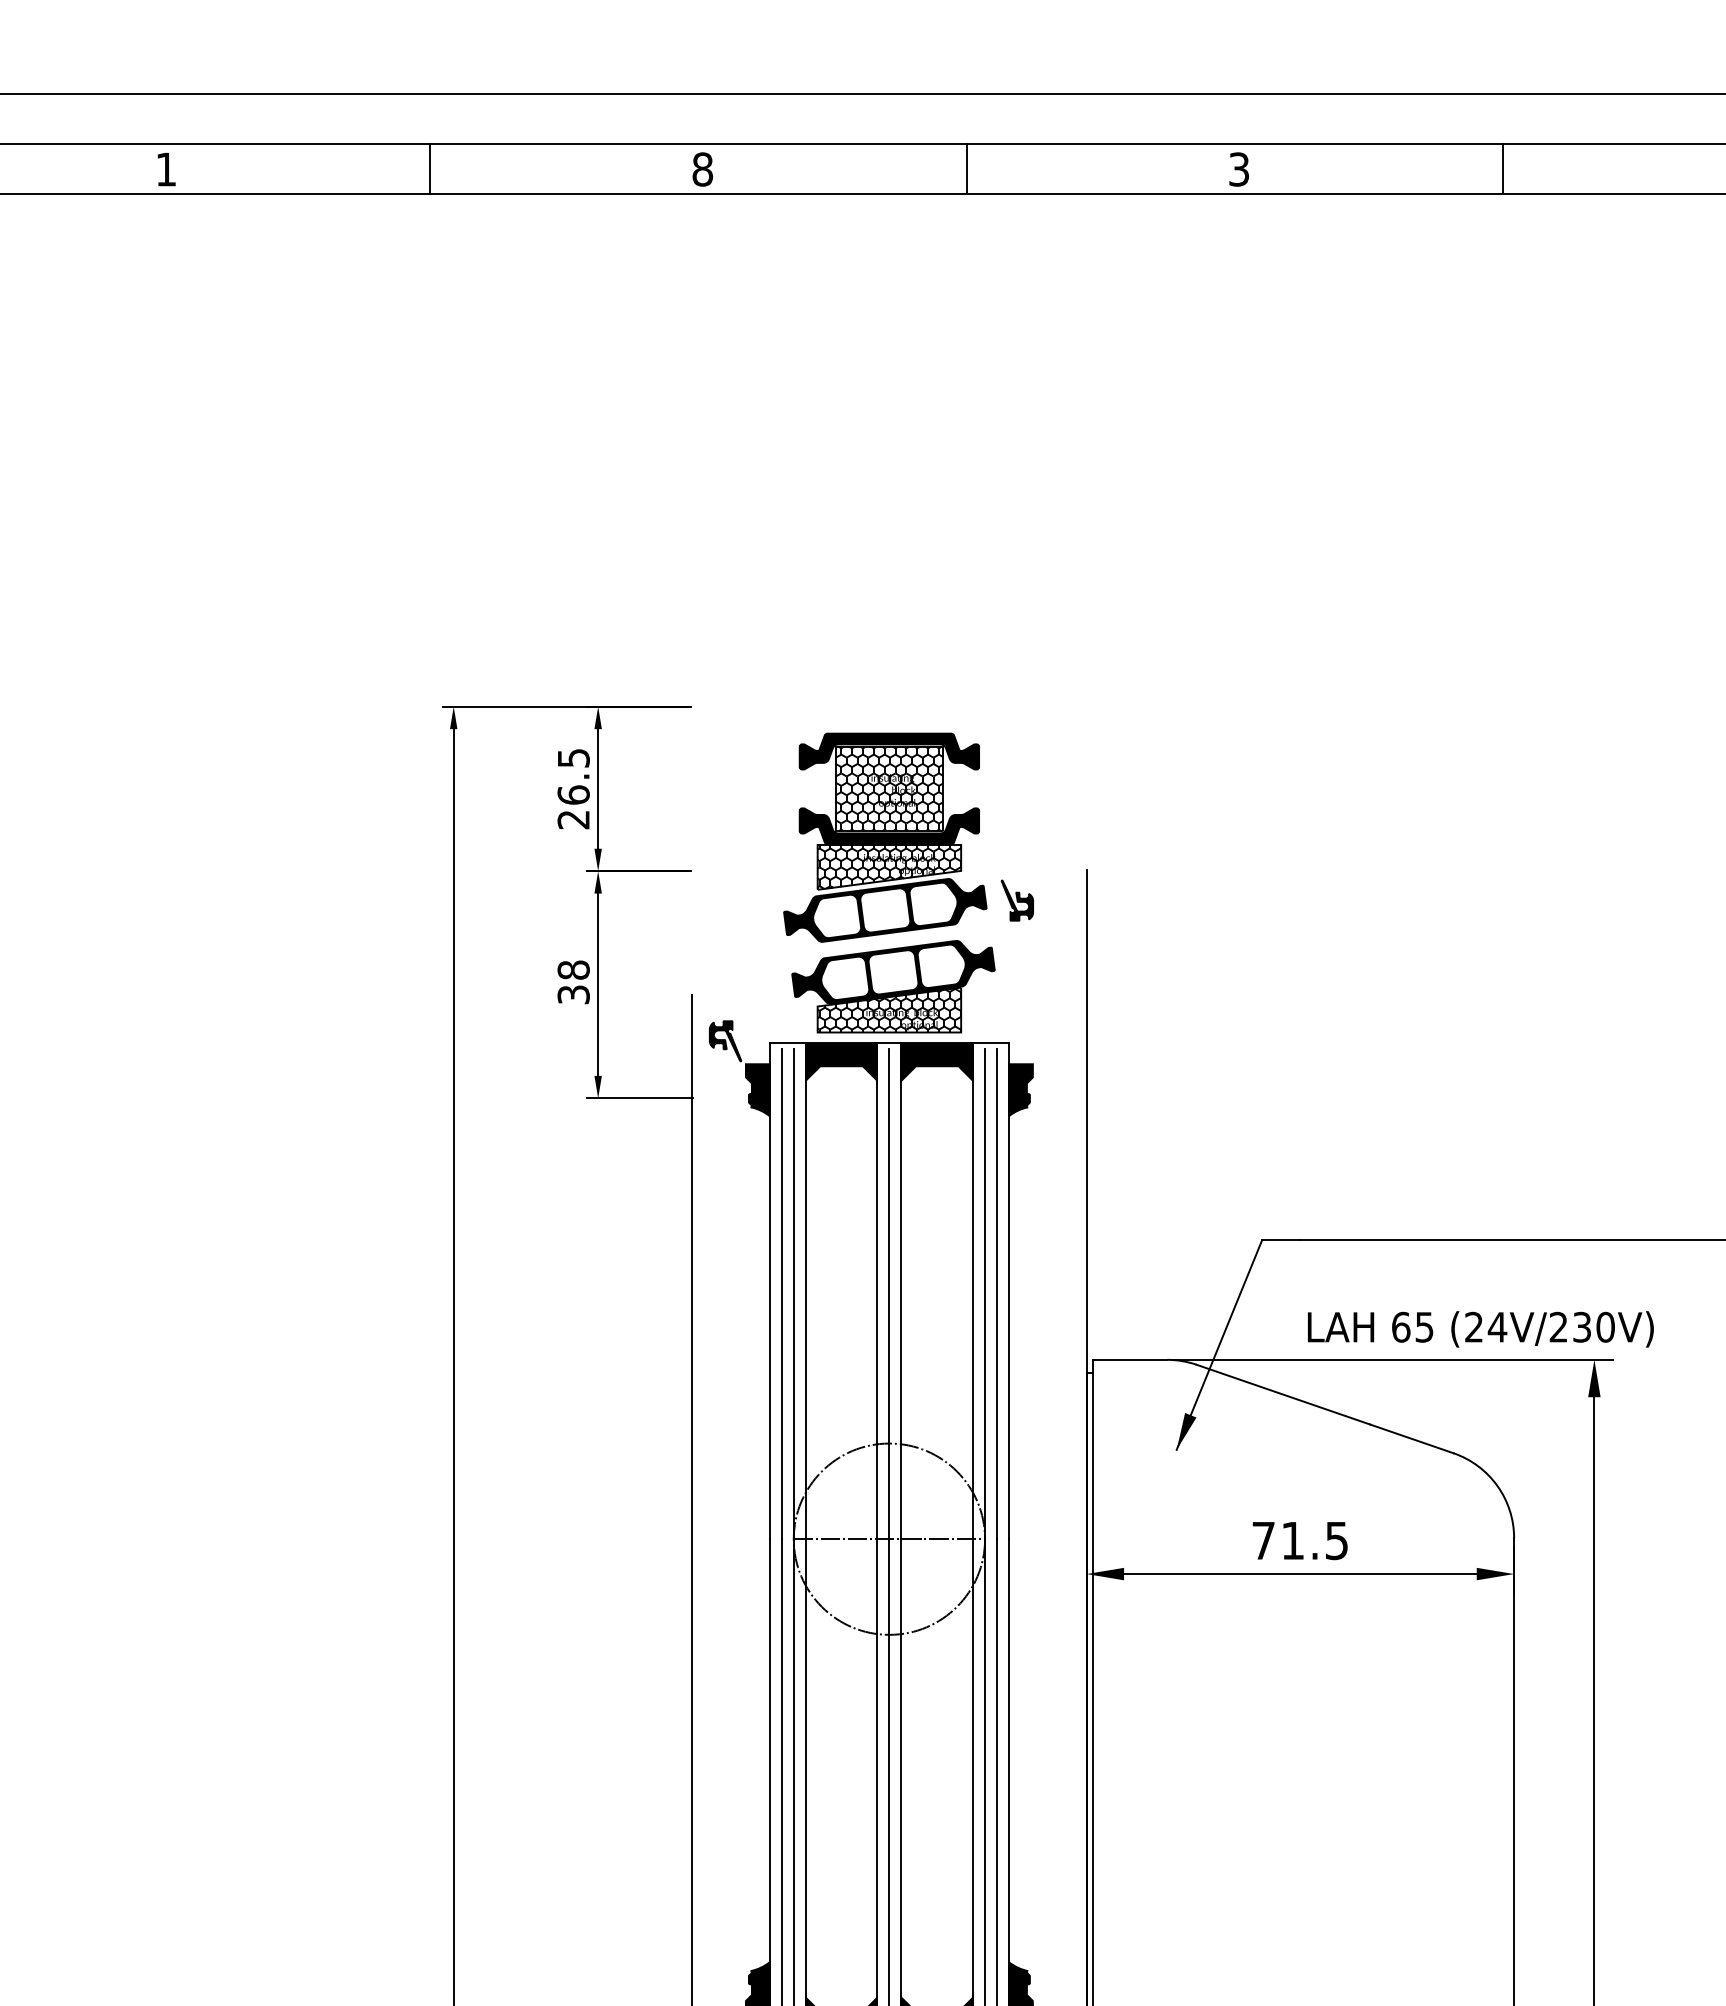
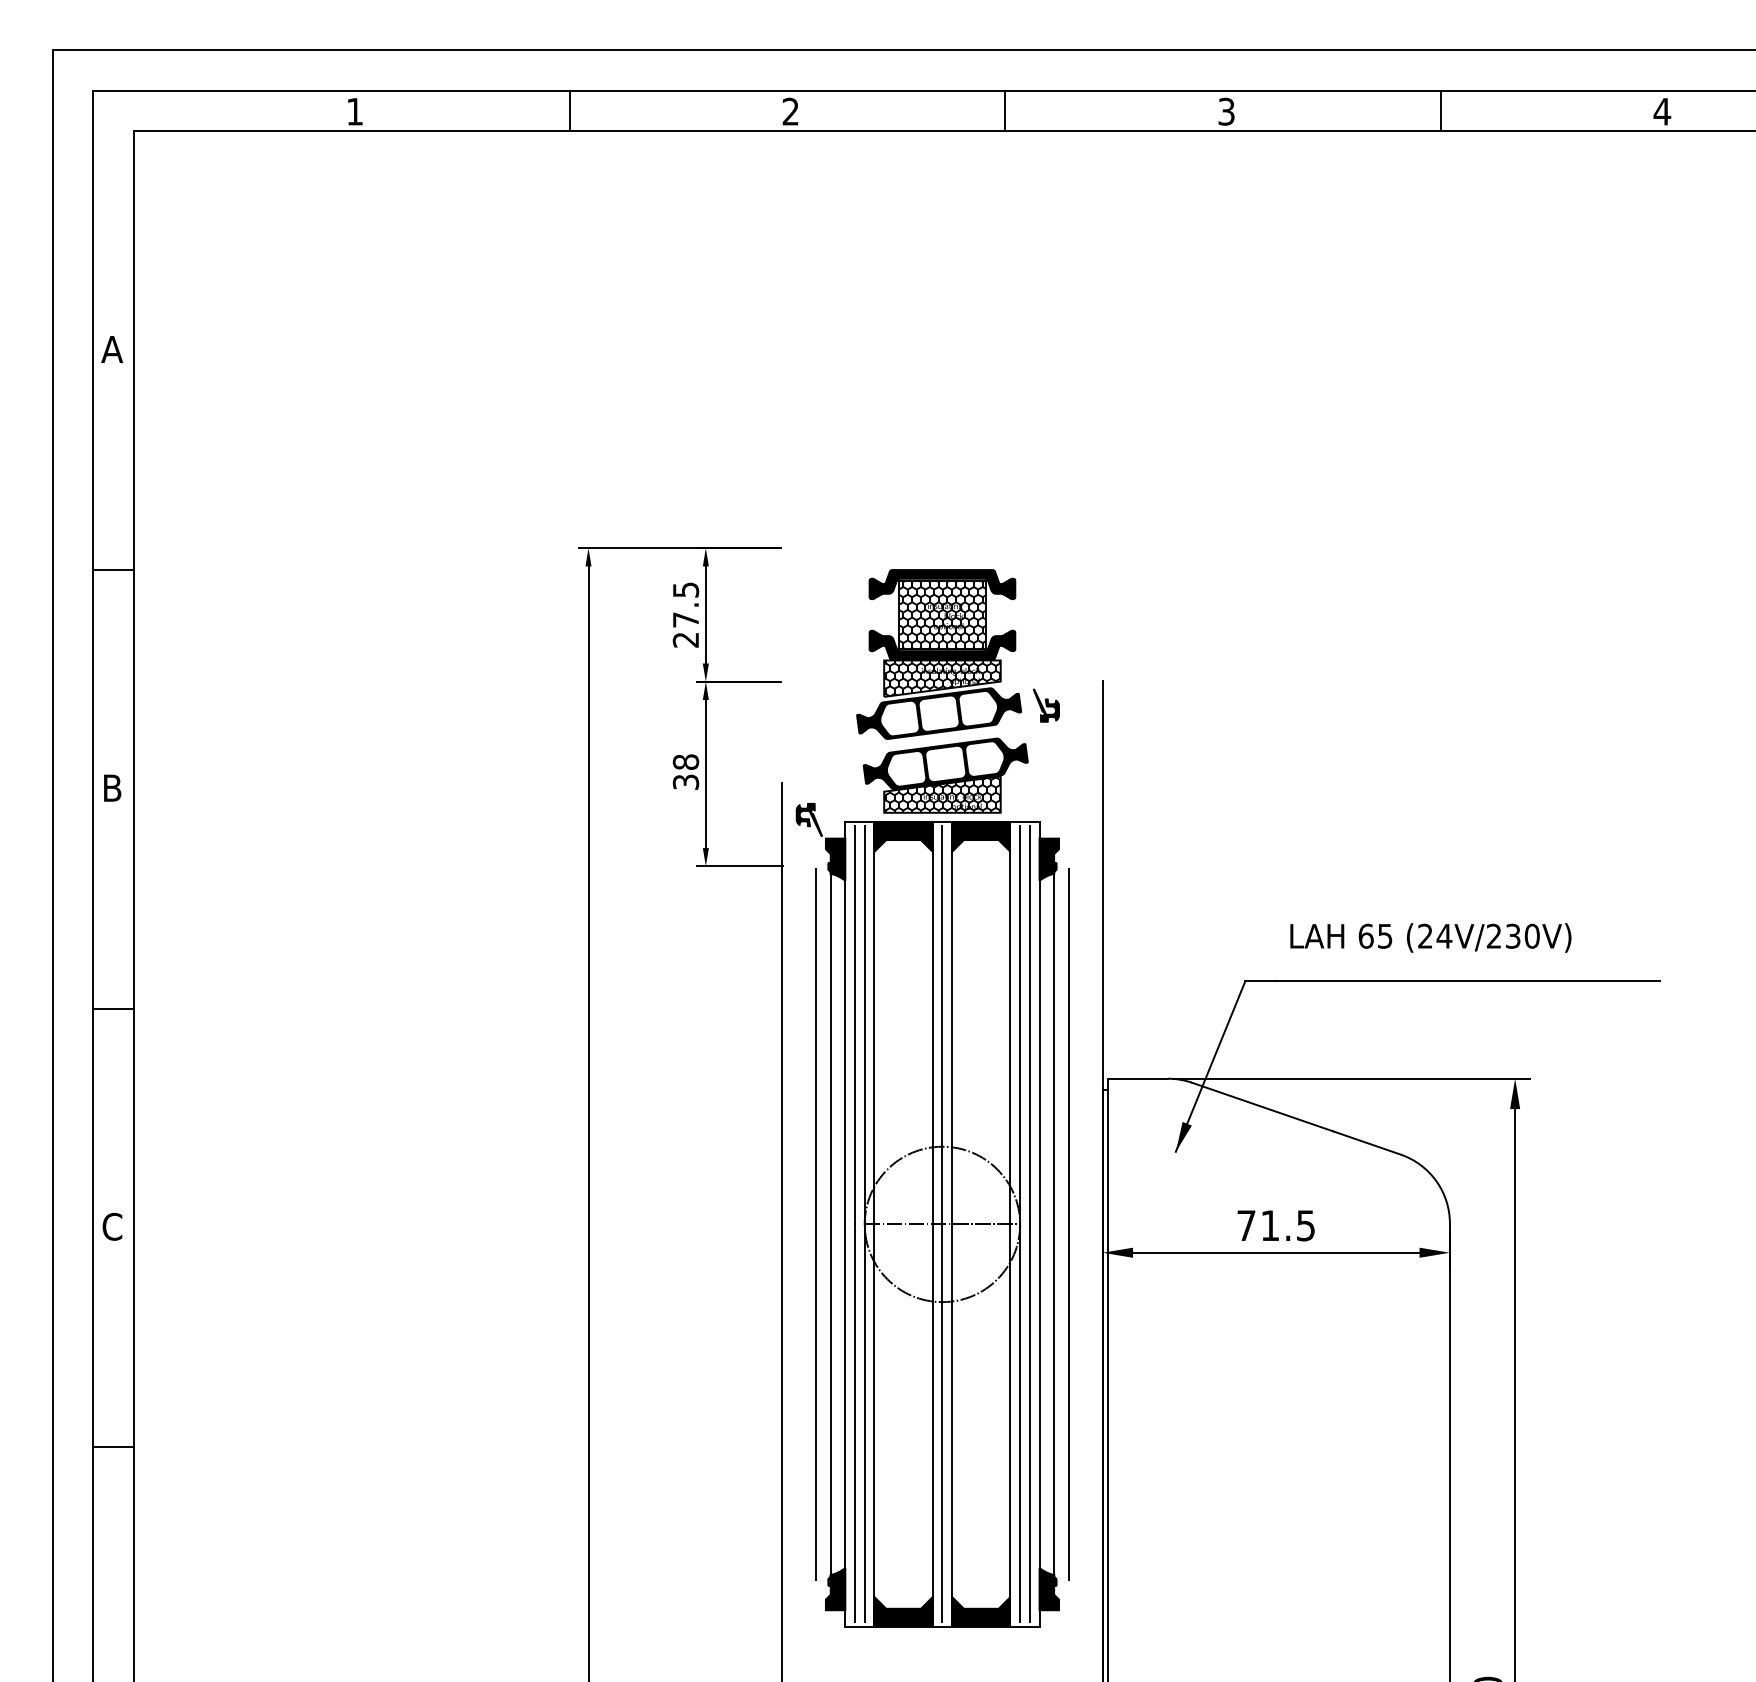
text: (702, 169) -> (790, 111), 8 -> 2
text: (573, 794) -> (685, 619), 26.5 -> 27.5
text: (1480, 1328) -> (1430, 937), moved
line: (734, 1539) -> (816, 1224), added
line: (751, 1539) -> (830, 1224), added
line: (1027, 1539) -> (1054, 1224), added
line: (1044, 1539) -> (1068, 1224), added

